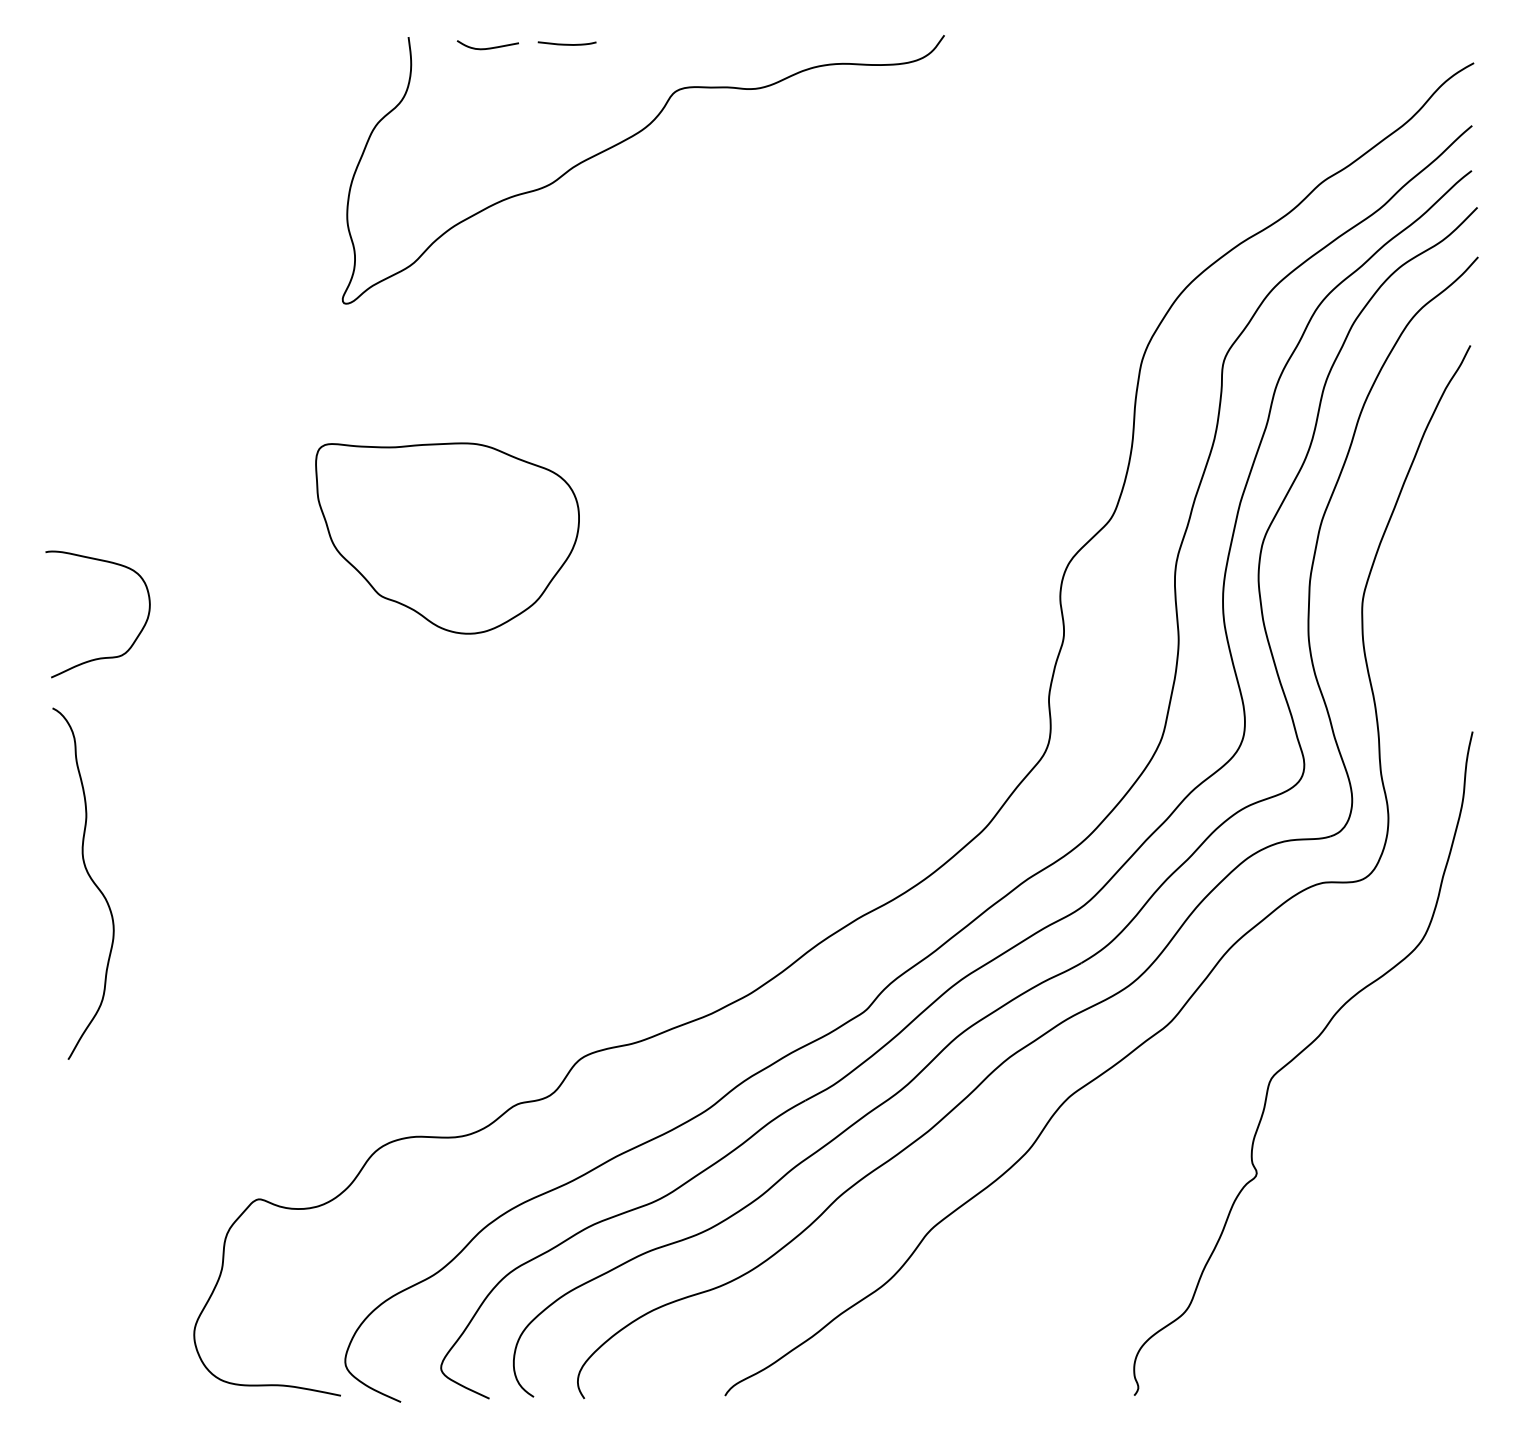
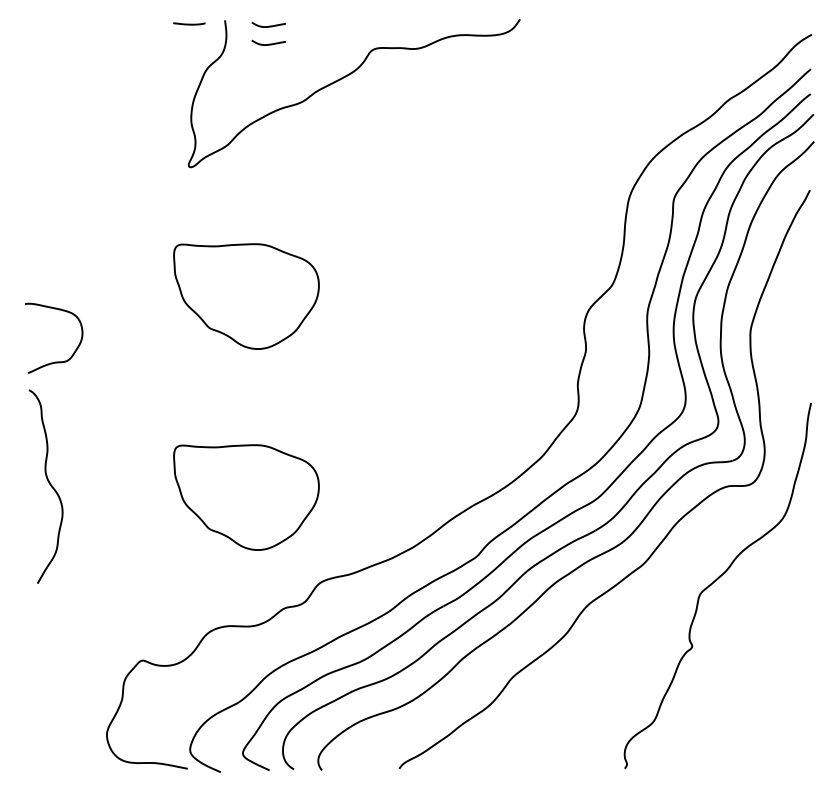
line: (567, 42) -> (189, 23), moved
curve: (487, 79) -> (268, 43), added
part: (447, 903) -> (246, 497), added

